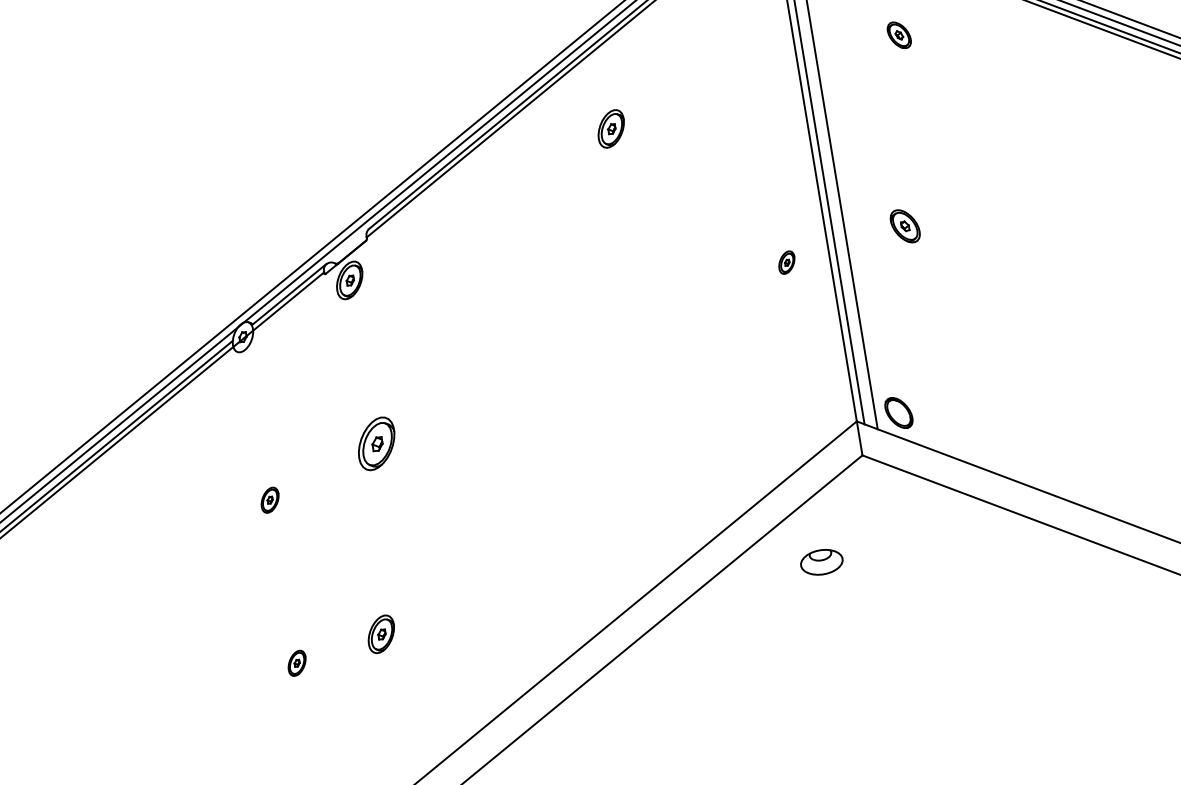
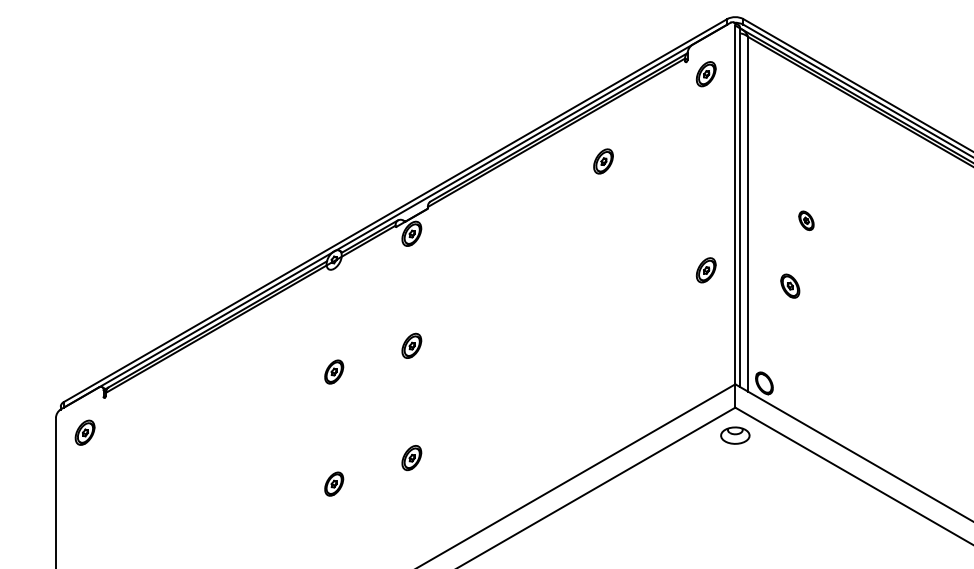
part: (899, 34) -> (806, 220), moved
part: (905, 225) -> (790, 285), moved
part: (785, 262) -> (705, 270), size x1.67
part: (376, 442) -> (411, 345), size x0.71
part: (270, 499) -> (334, 371), size x1.43
part: (822, 562) -> (735, 435), moved
part: (381, 635) -> (411, 458), moved
part: (297, 662) -> (334, 483), size x1.43

